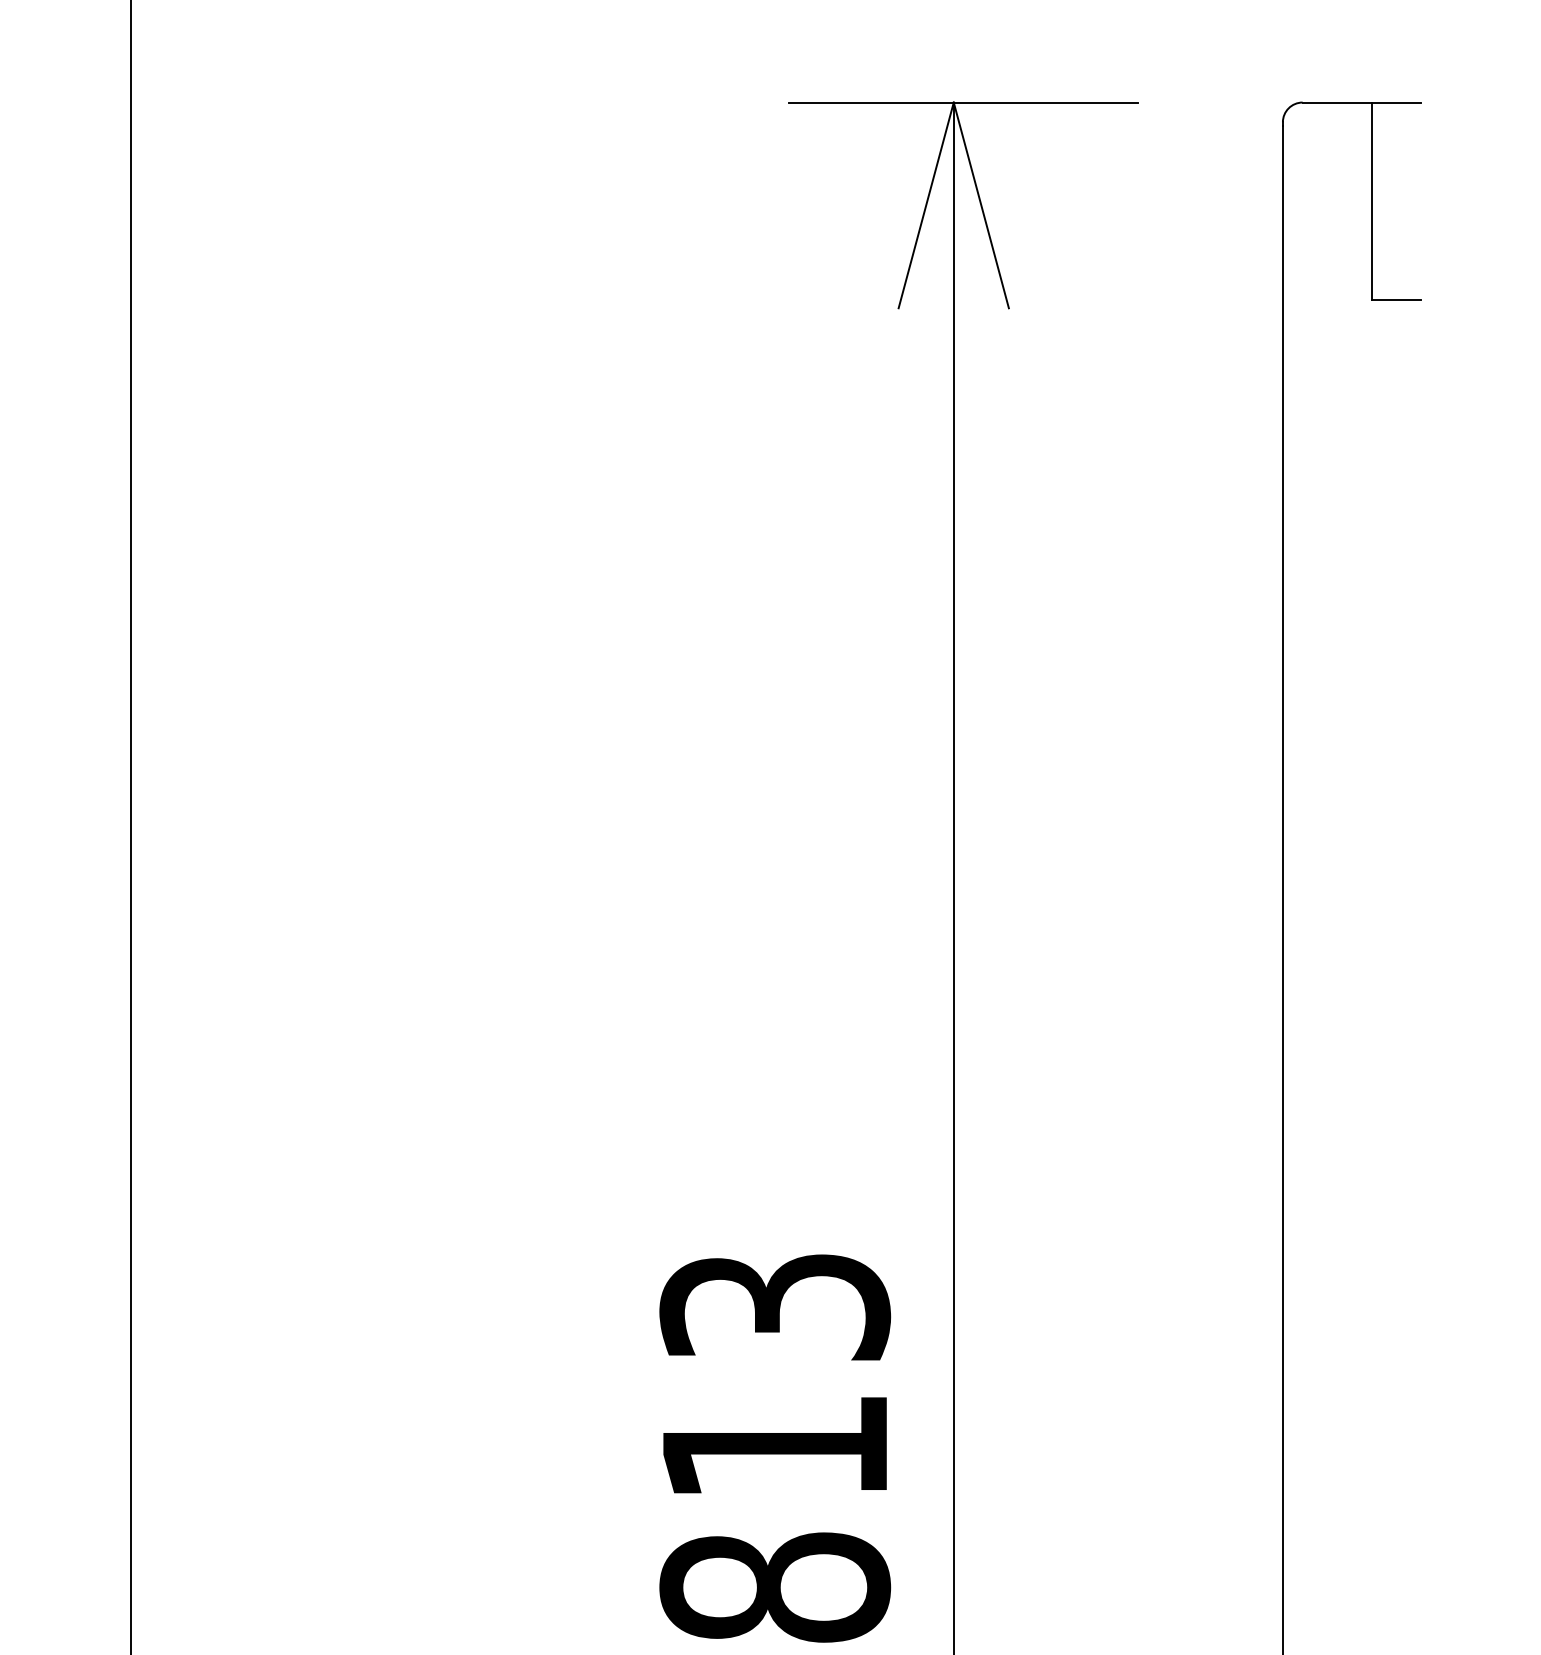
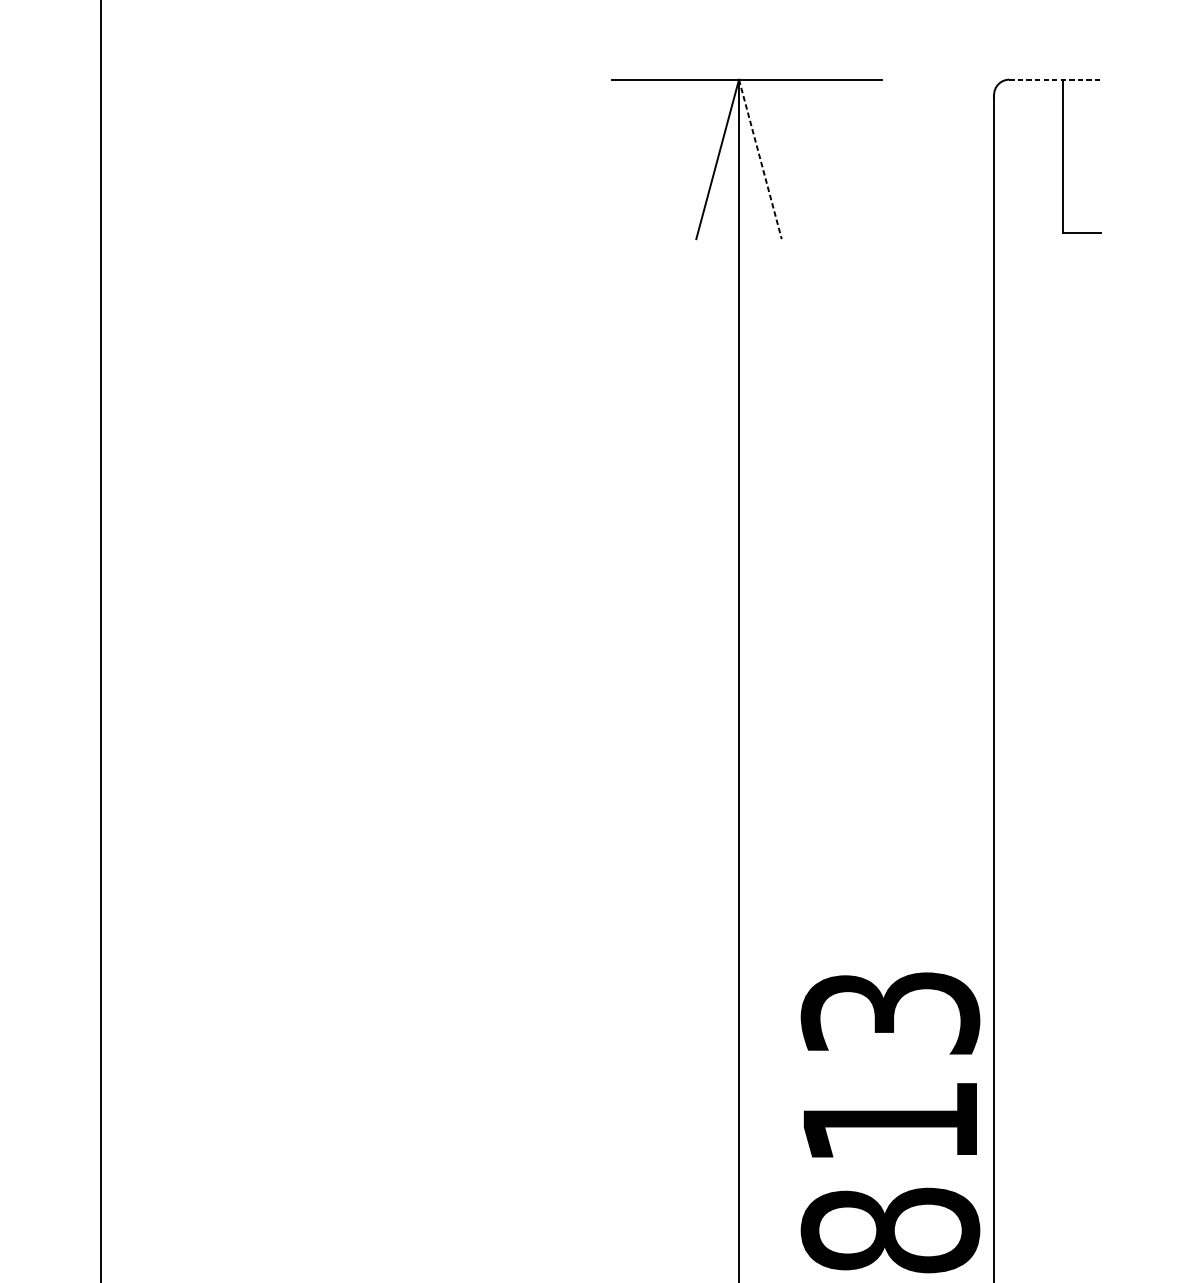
line: (1362, 102) -> (1055, 79), solid -> dashed
line: (981, 205) -> (760, 159), solid -> dashed
text: (775, 1448) -> (890, 1122), moved

